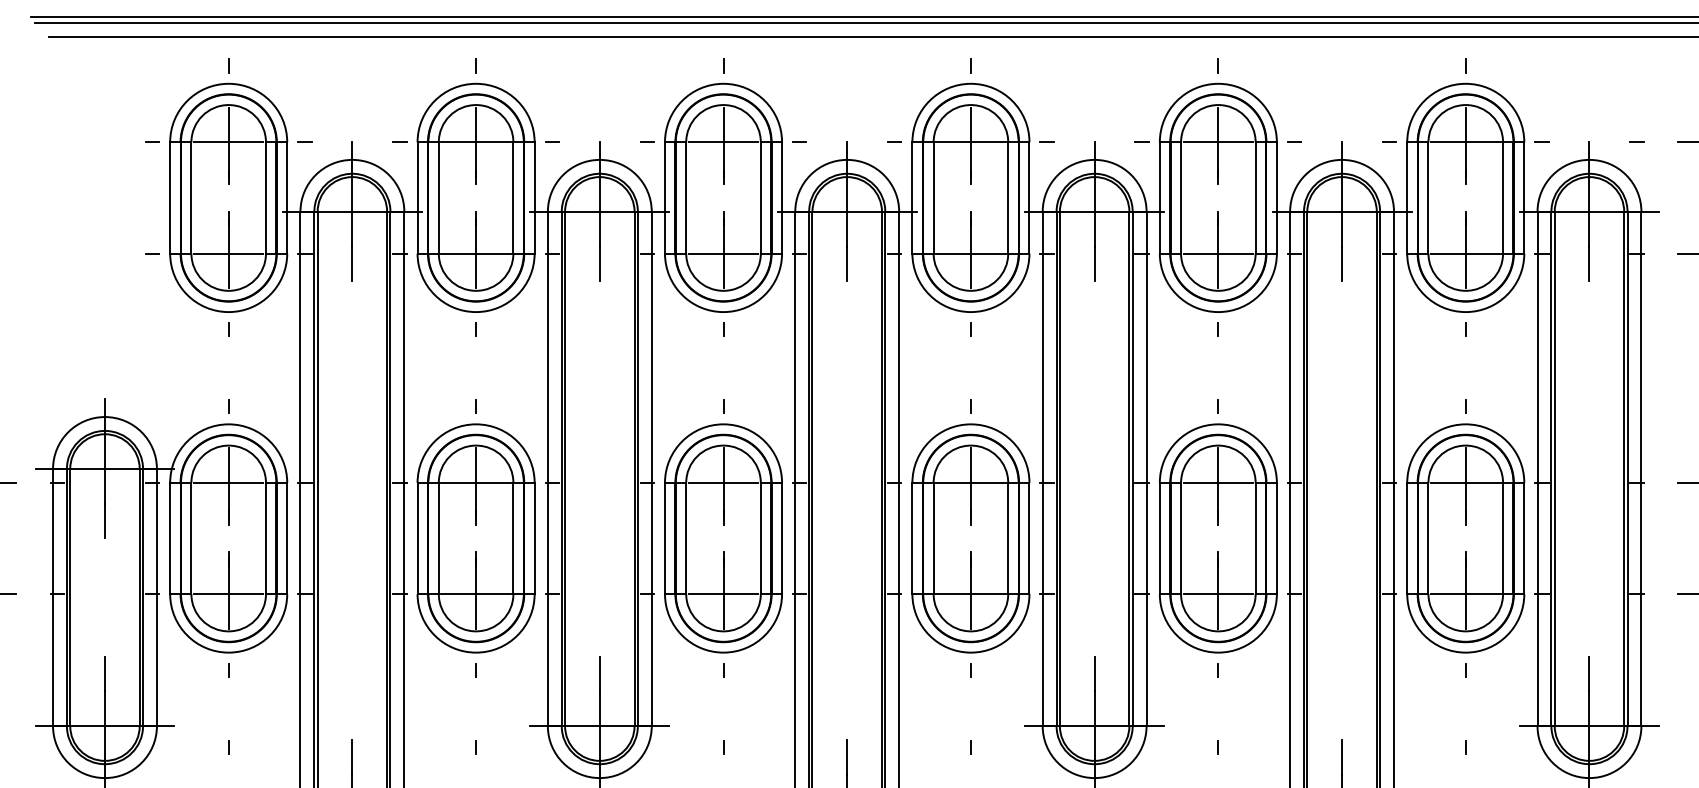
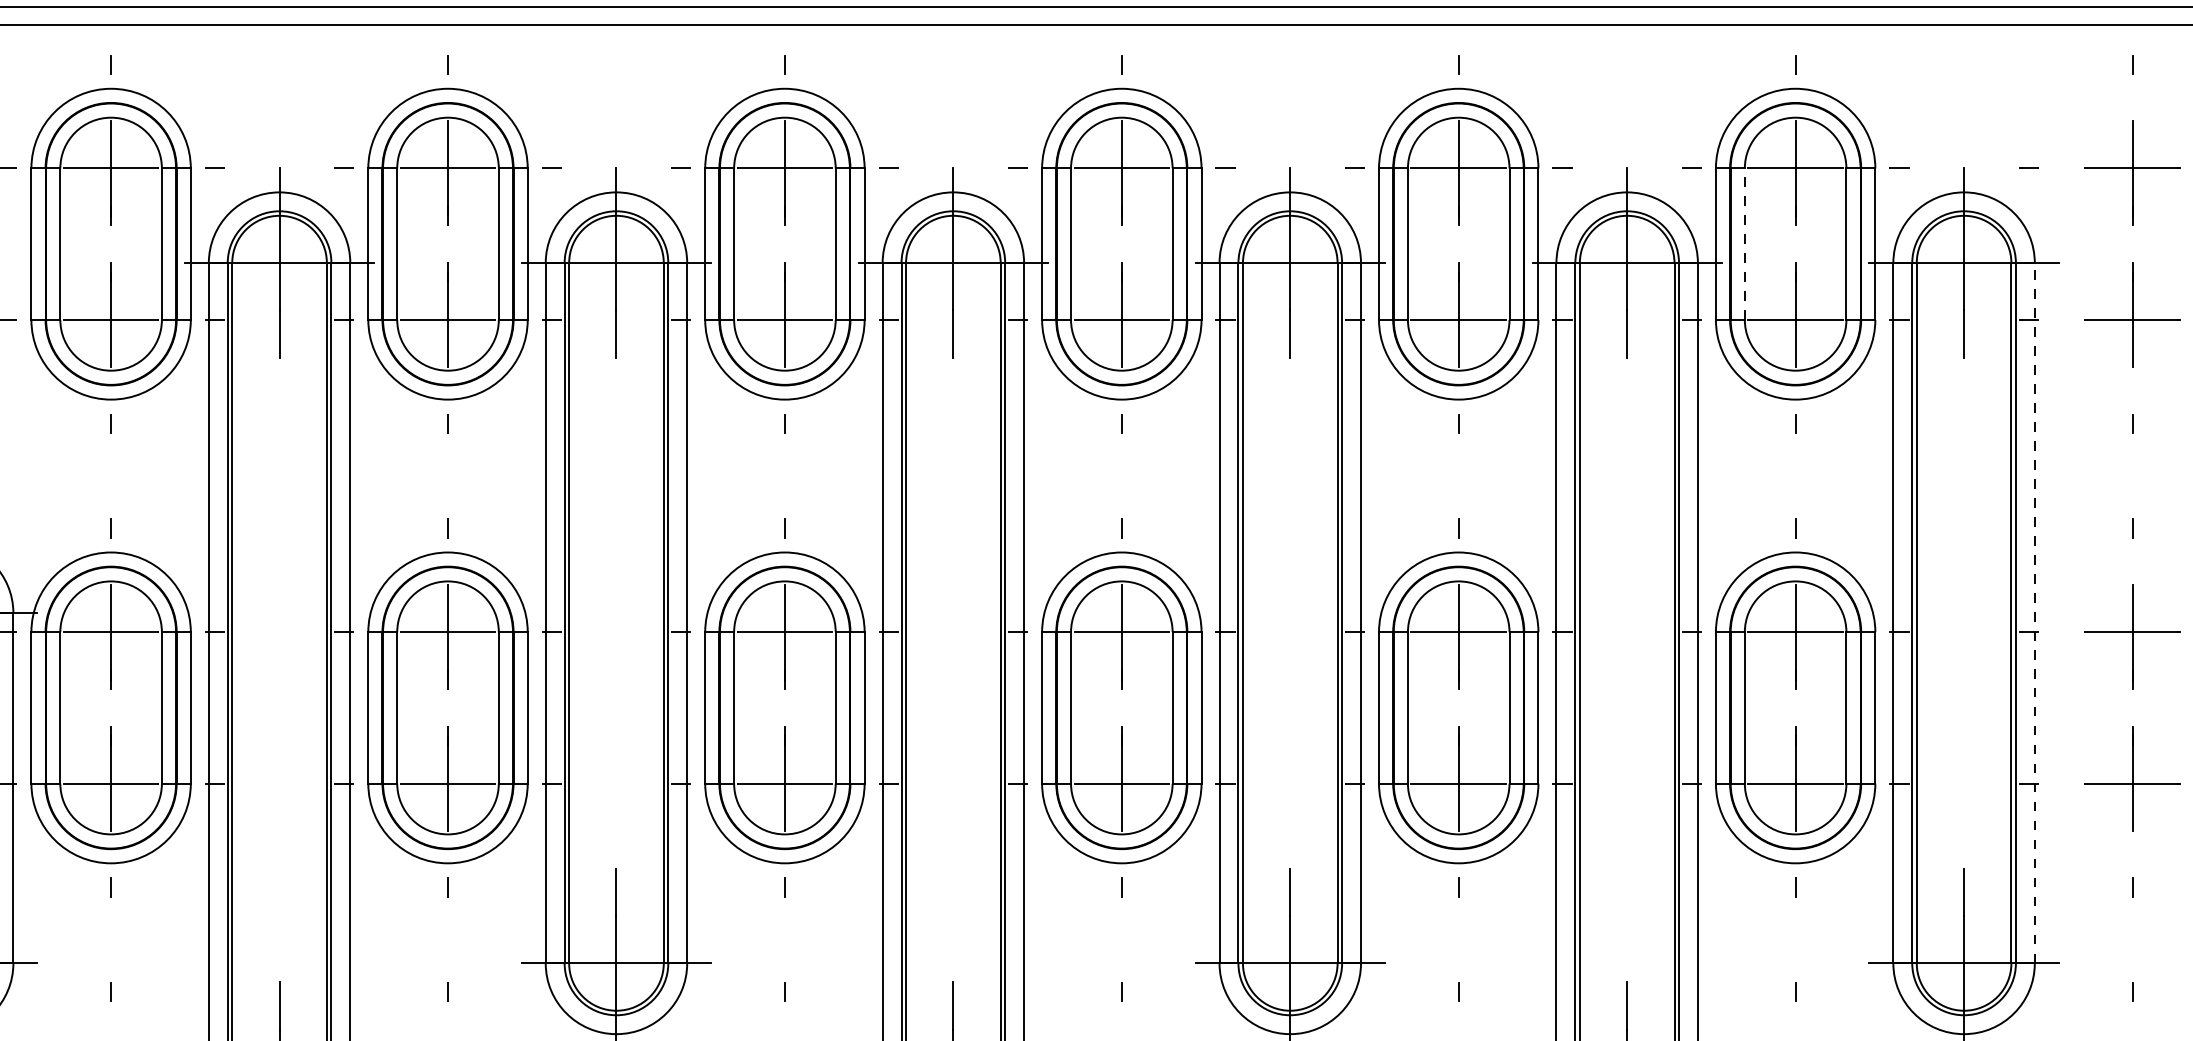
line: (1428, 197) -> (1744, 243), solid -> dashed
line: (1641, 468) -> (2034, 612), solid -> dashed

